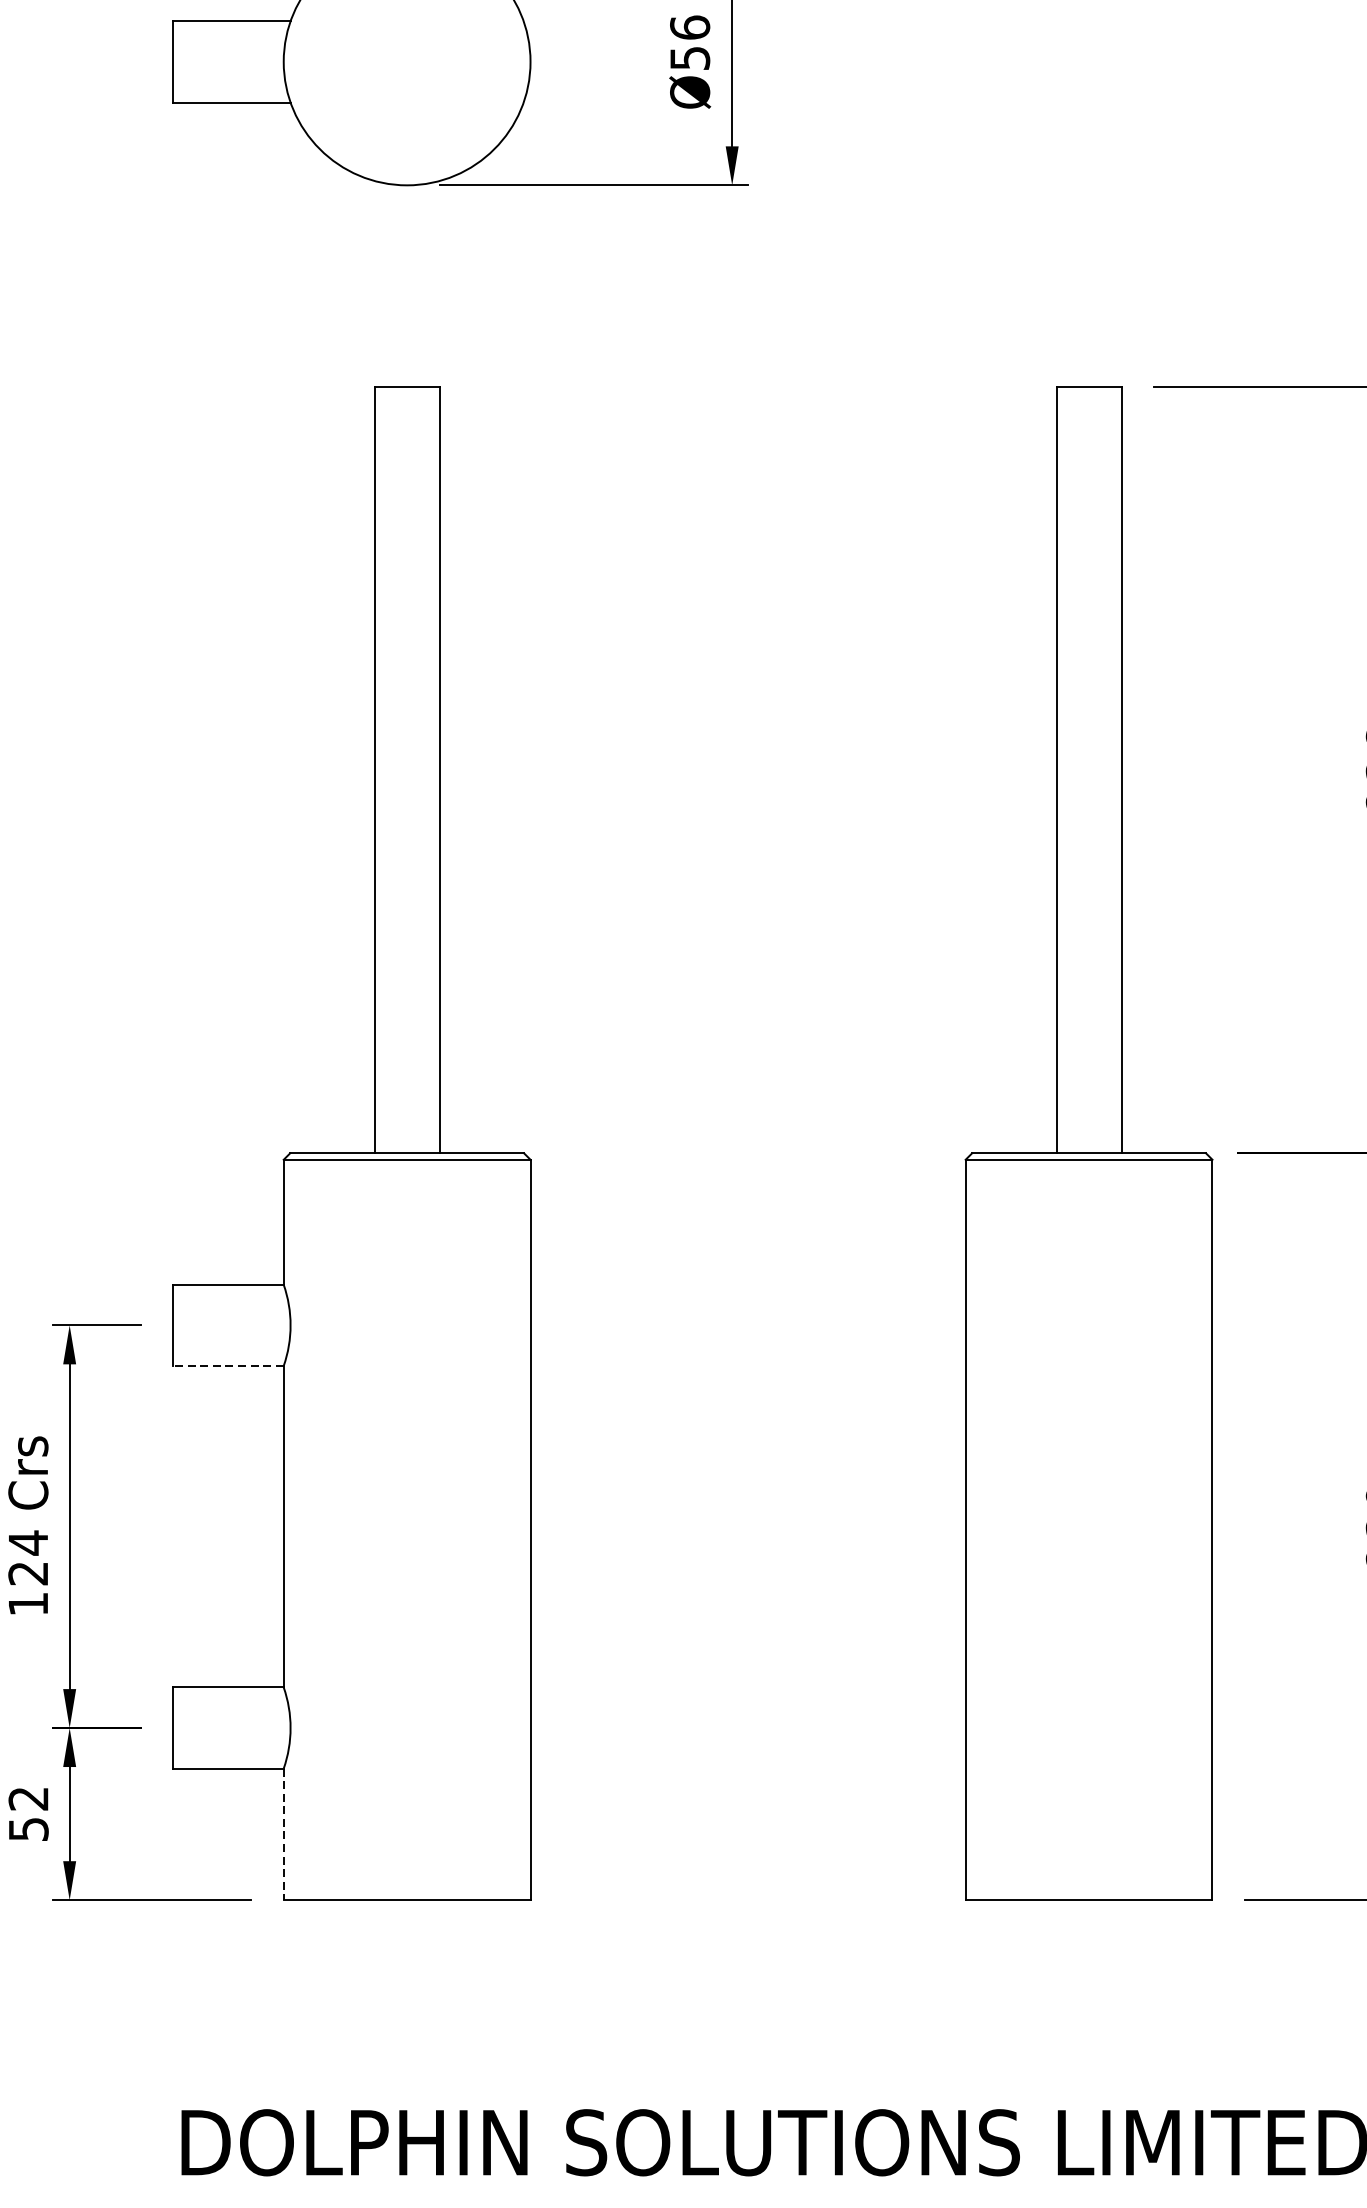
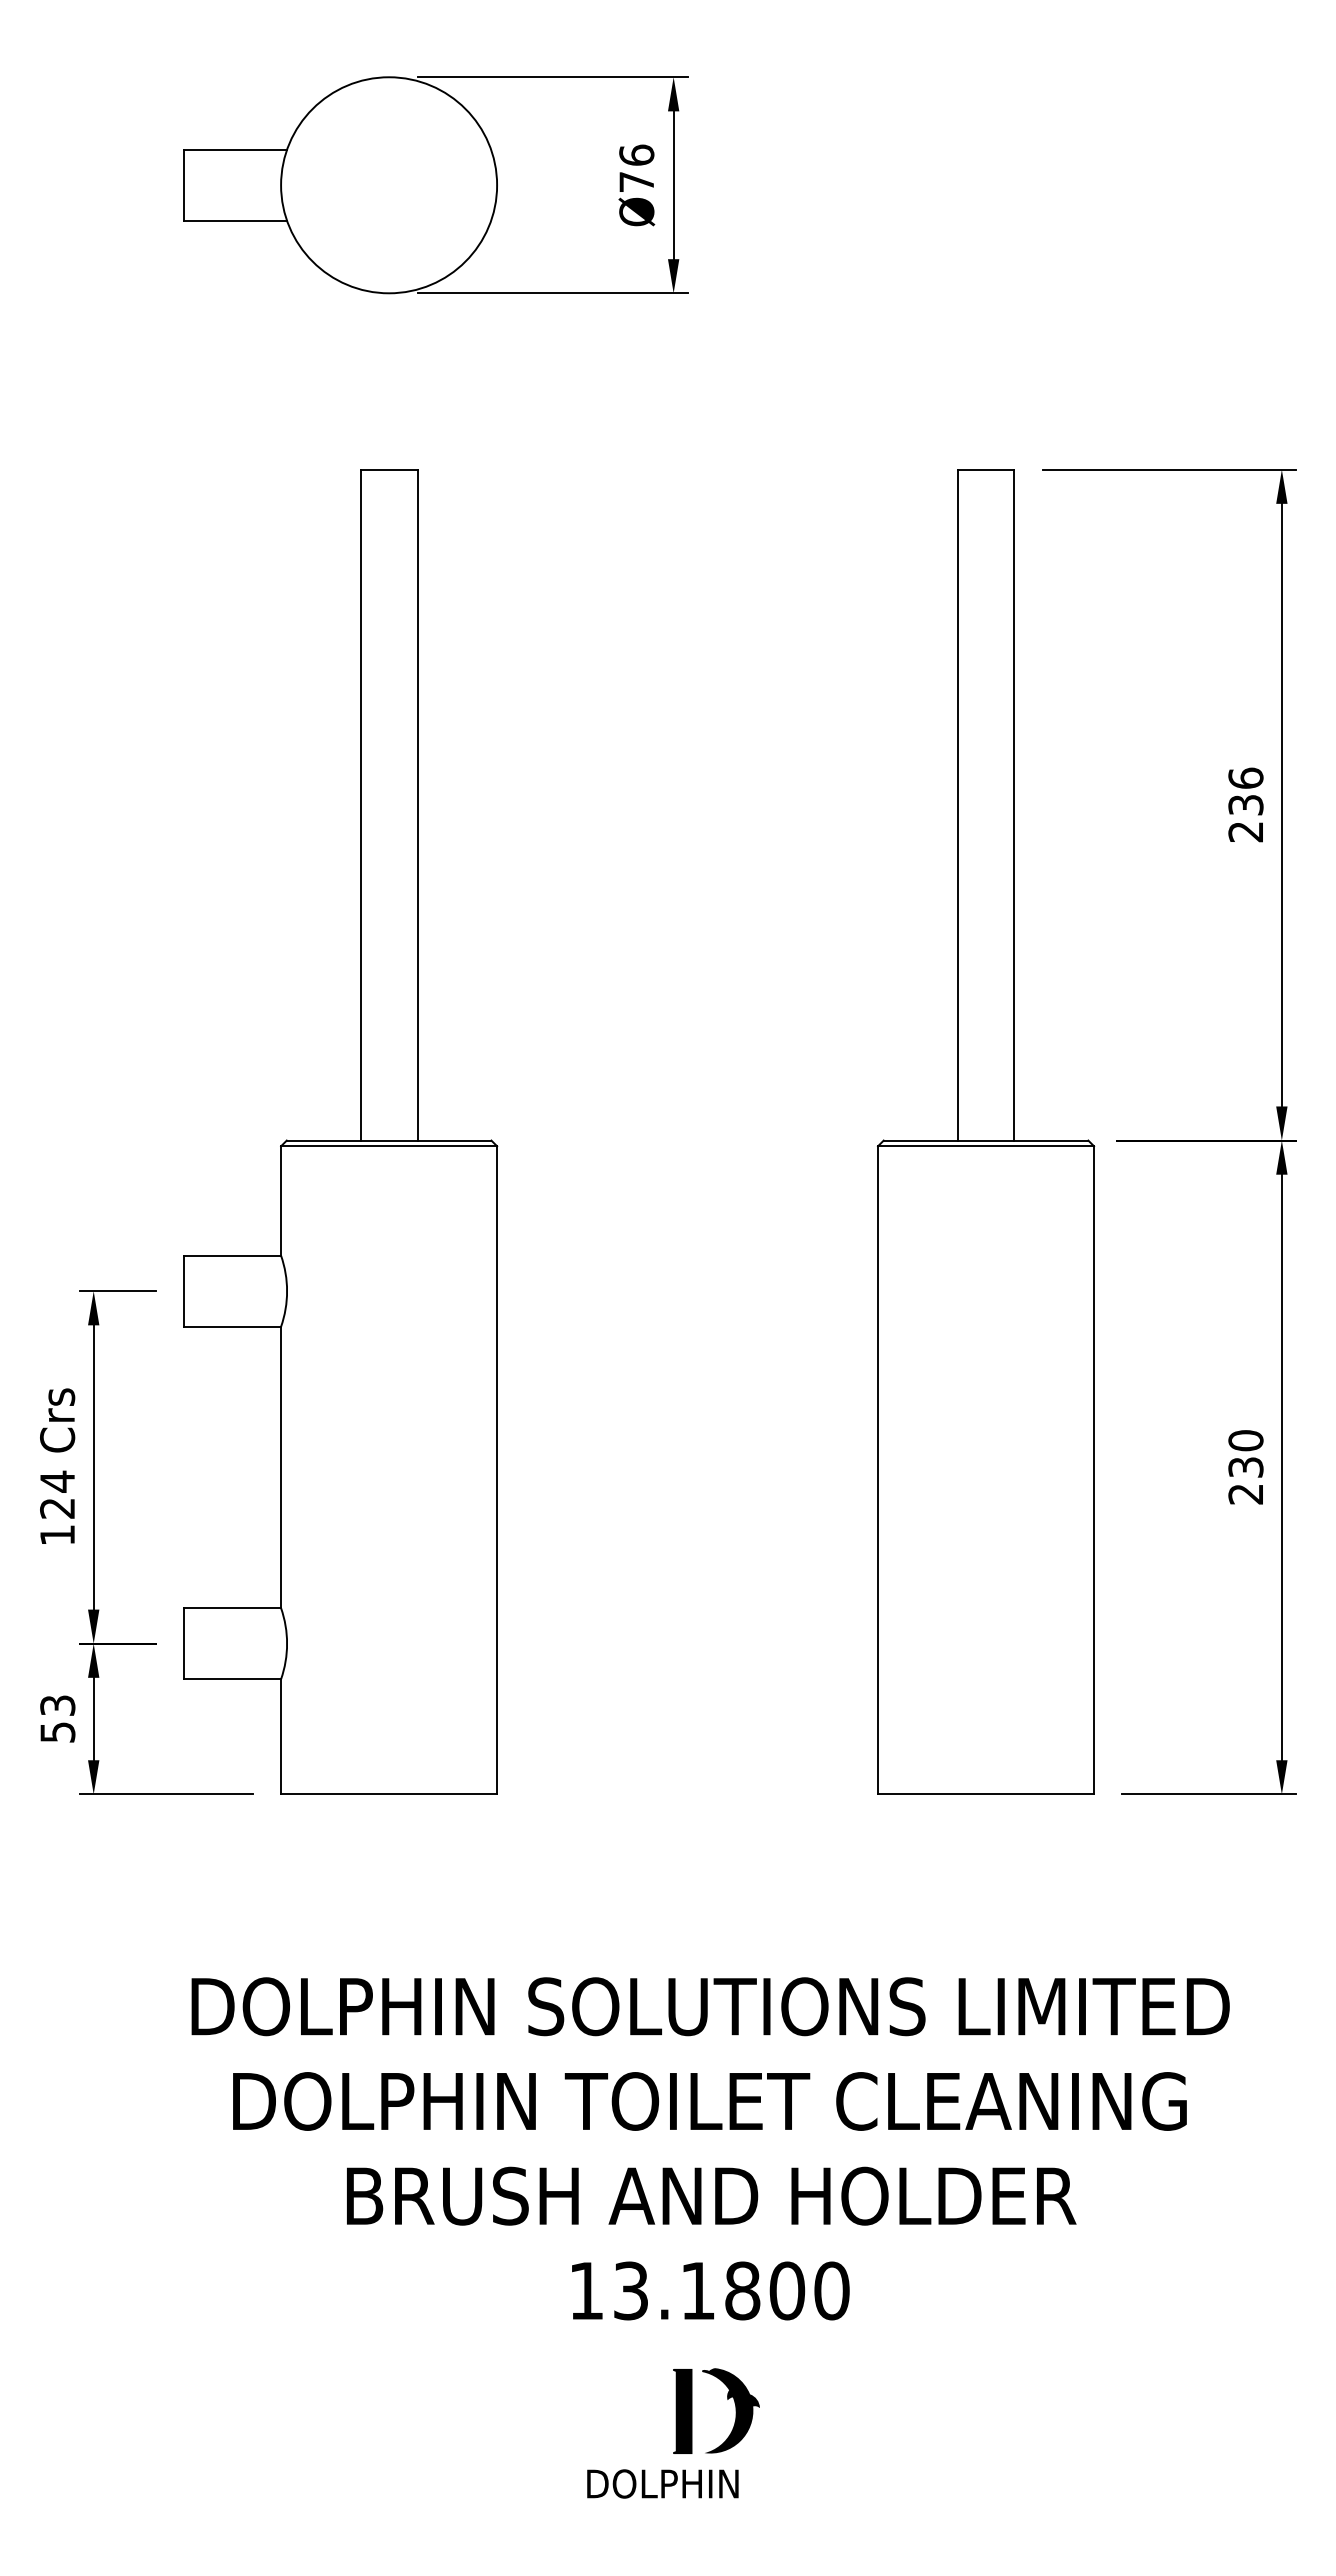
text: (689, 58) -> (636, 182), Ø56 -> Ø76
line: (228, 1365) -> (232, 1326), dashed -> solid
text: (28, 1798) -> (57, 1705), 52 -> 53
line: (284, 1834) -> (281, 1736), dashed -> solid

